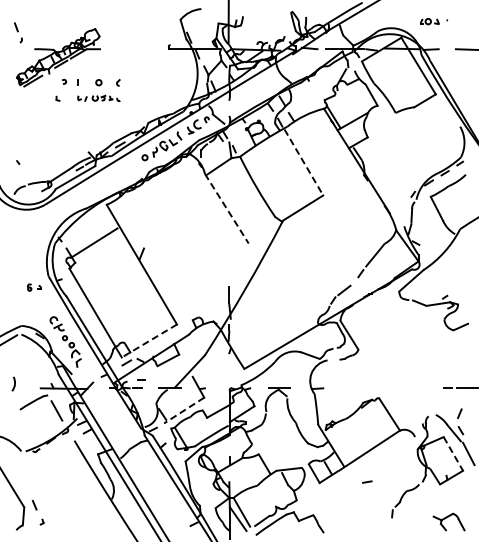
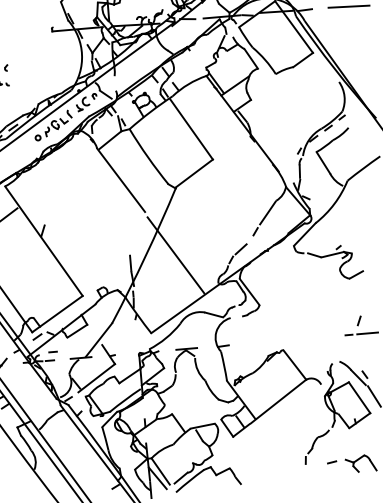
line: (304, 162) -> (192, 129), dashed -> solid
line: (227, 209) -> (121, 180), dashed -> solid
line: (276, 290) -> (175, 254), added
line: (148, 341) -> (56, 314), dashed -> solid
line: (184, 410) -> (97, 378), dashed -> solid
line: (459, 413) -> (358, 320), moved
line: (453, 454) -> (359, 398), dashed -> solid
line: (367, 481) -> (332, 461), moved

